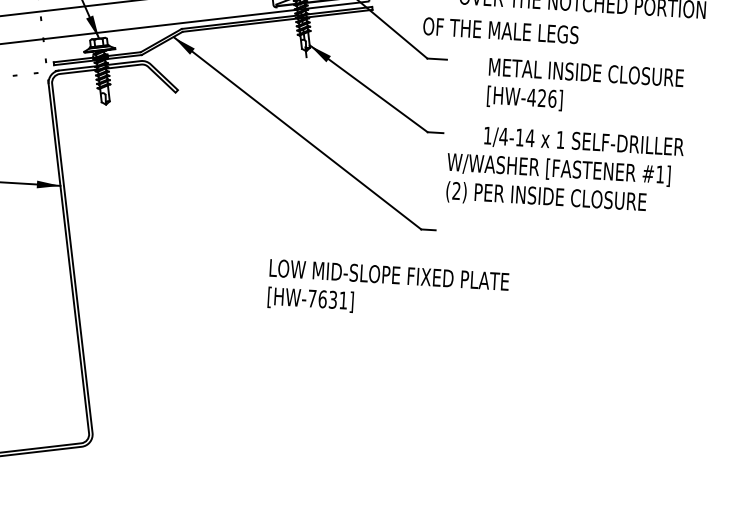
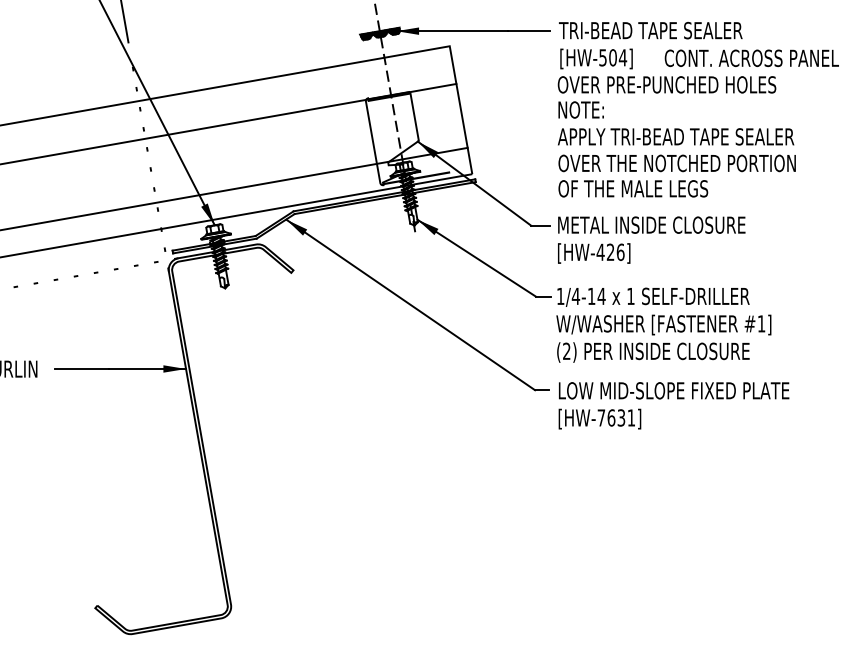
text: (501, 30) -> (633, 188), moved
text: (585, 87) -> (651, 239), moved
text: (584, 141) -> (653, 296), moved
text: (387, 290) -> (673, 405), moved

